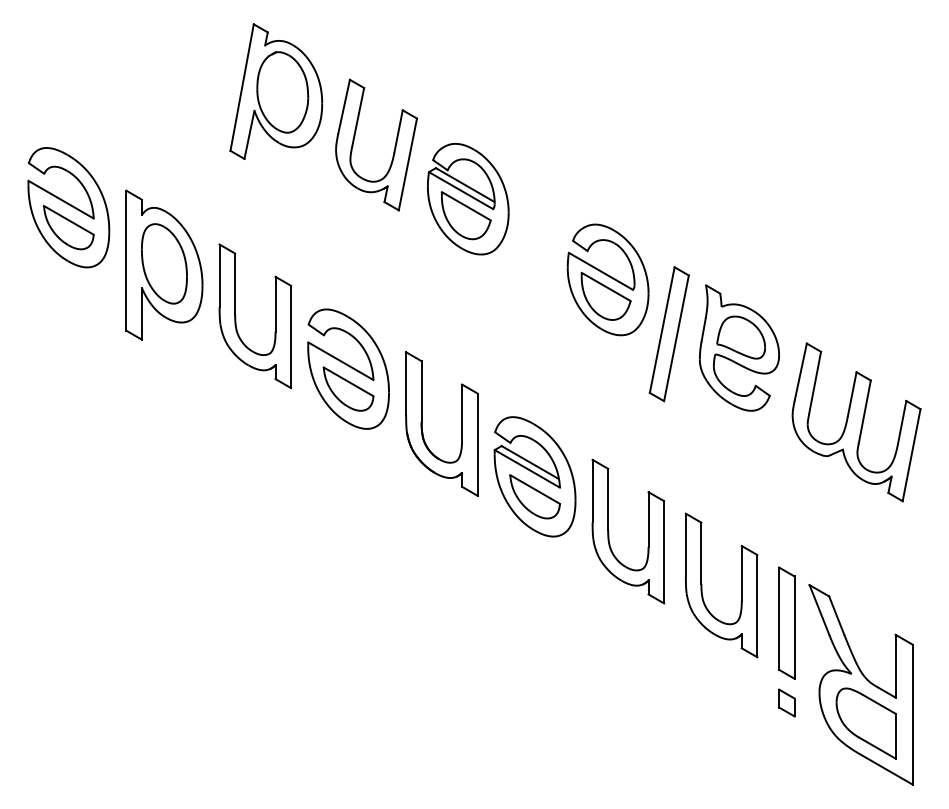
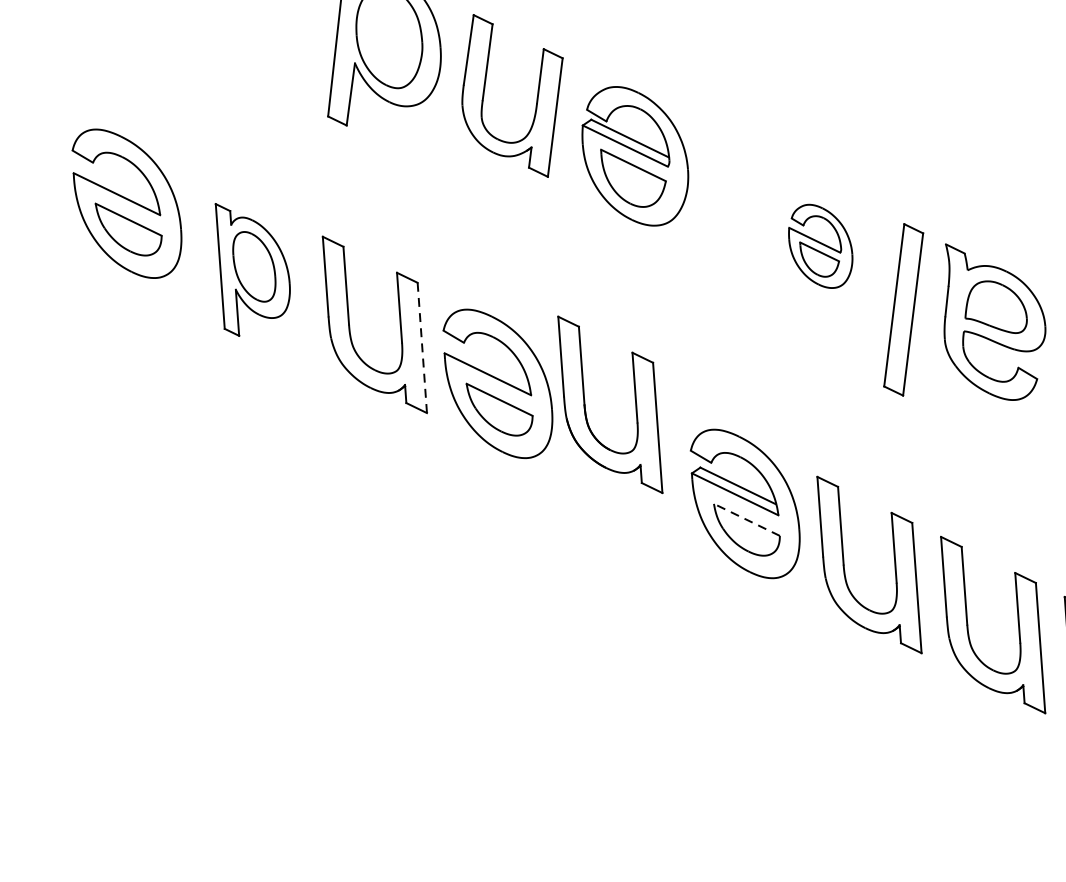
part: (164, 264) -> (254, 267), size x0.7
part: (607, 279) -> (819, 245), size x0.6
line: (291, 337) -> (422, 348), solid -> dashed
part: (422, 423) -> (585, 406), moved
line: (535, 489) -> (747, 519), solid -> dashed

